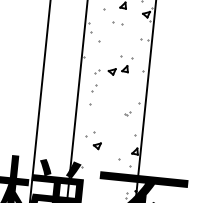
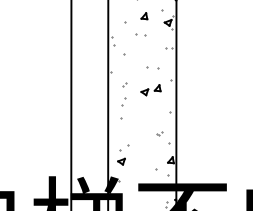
part: (117, 70) -> (150, 90), moved
part: (127, 113) -> (159, 133), moved
part: (97, 145) -> (121, 161), moved

